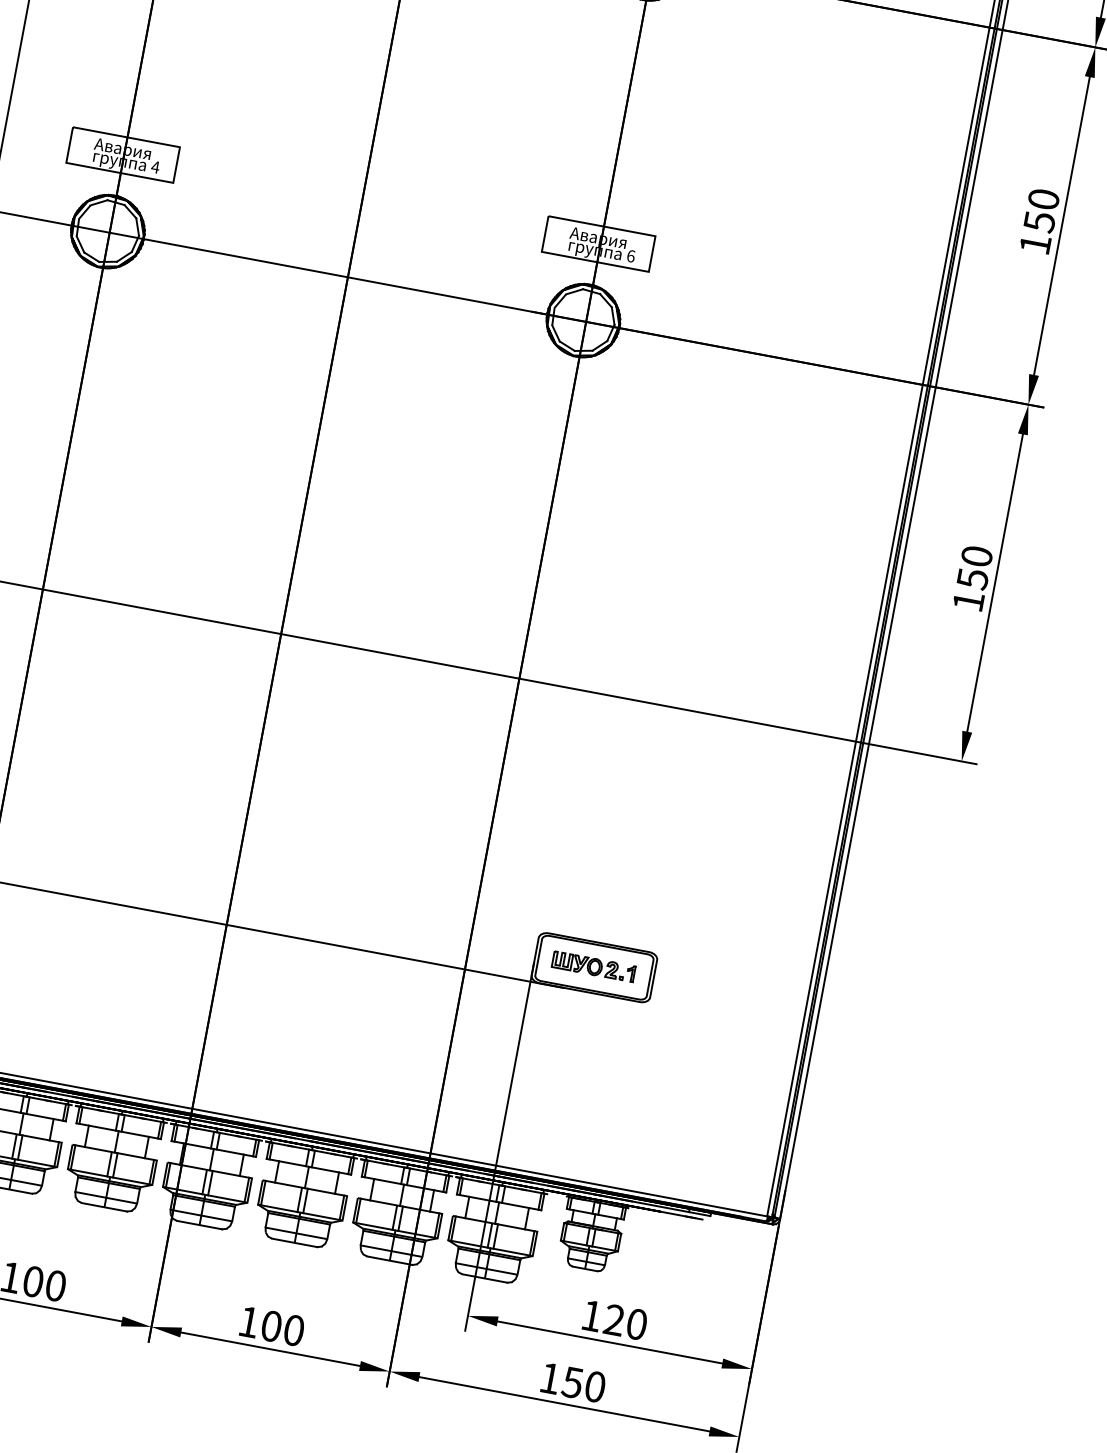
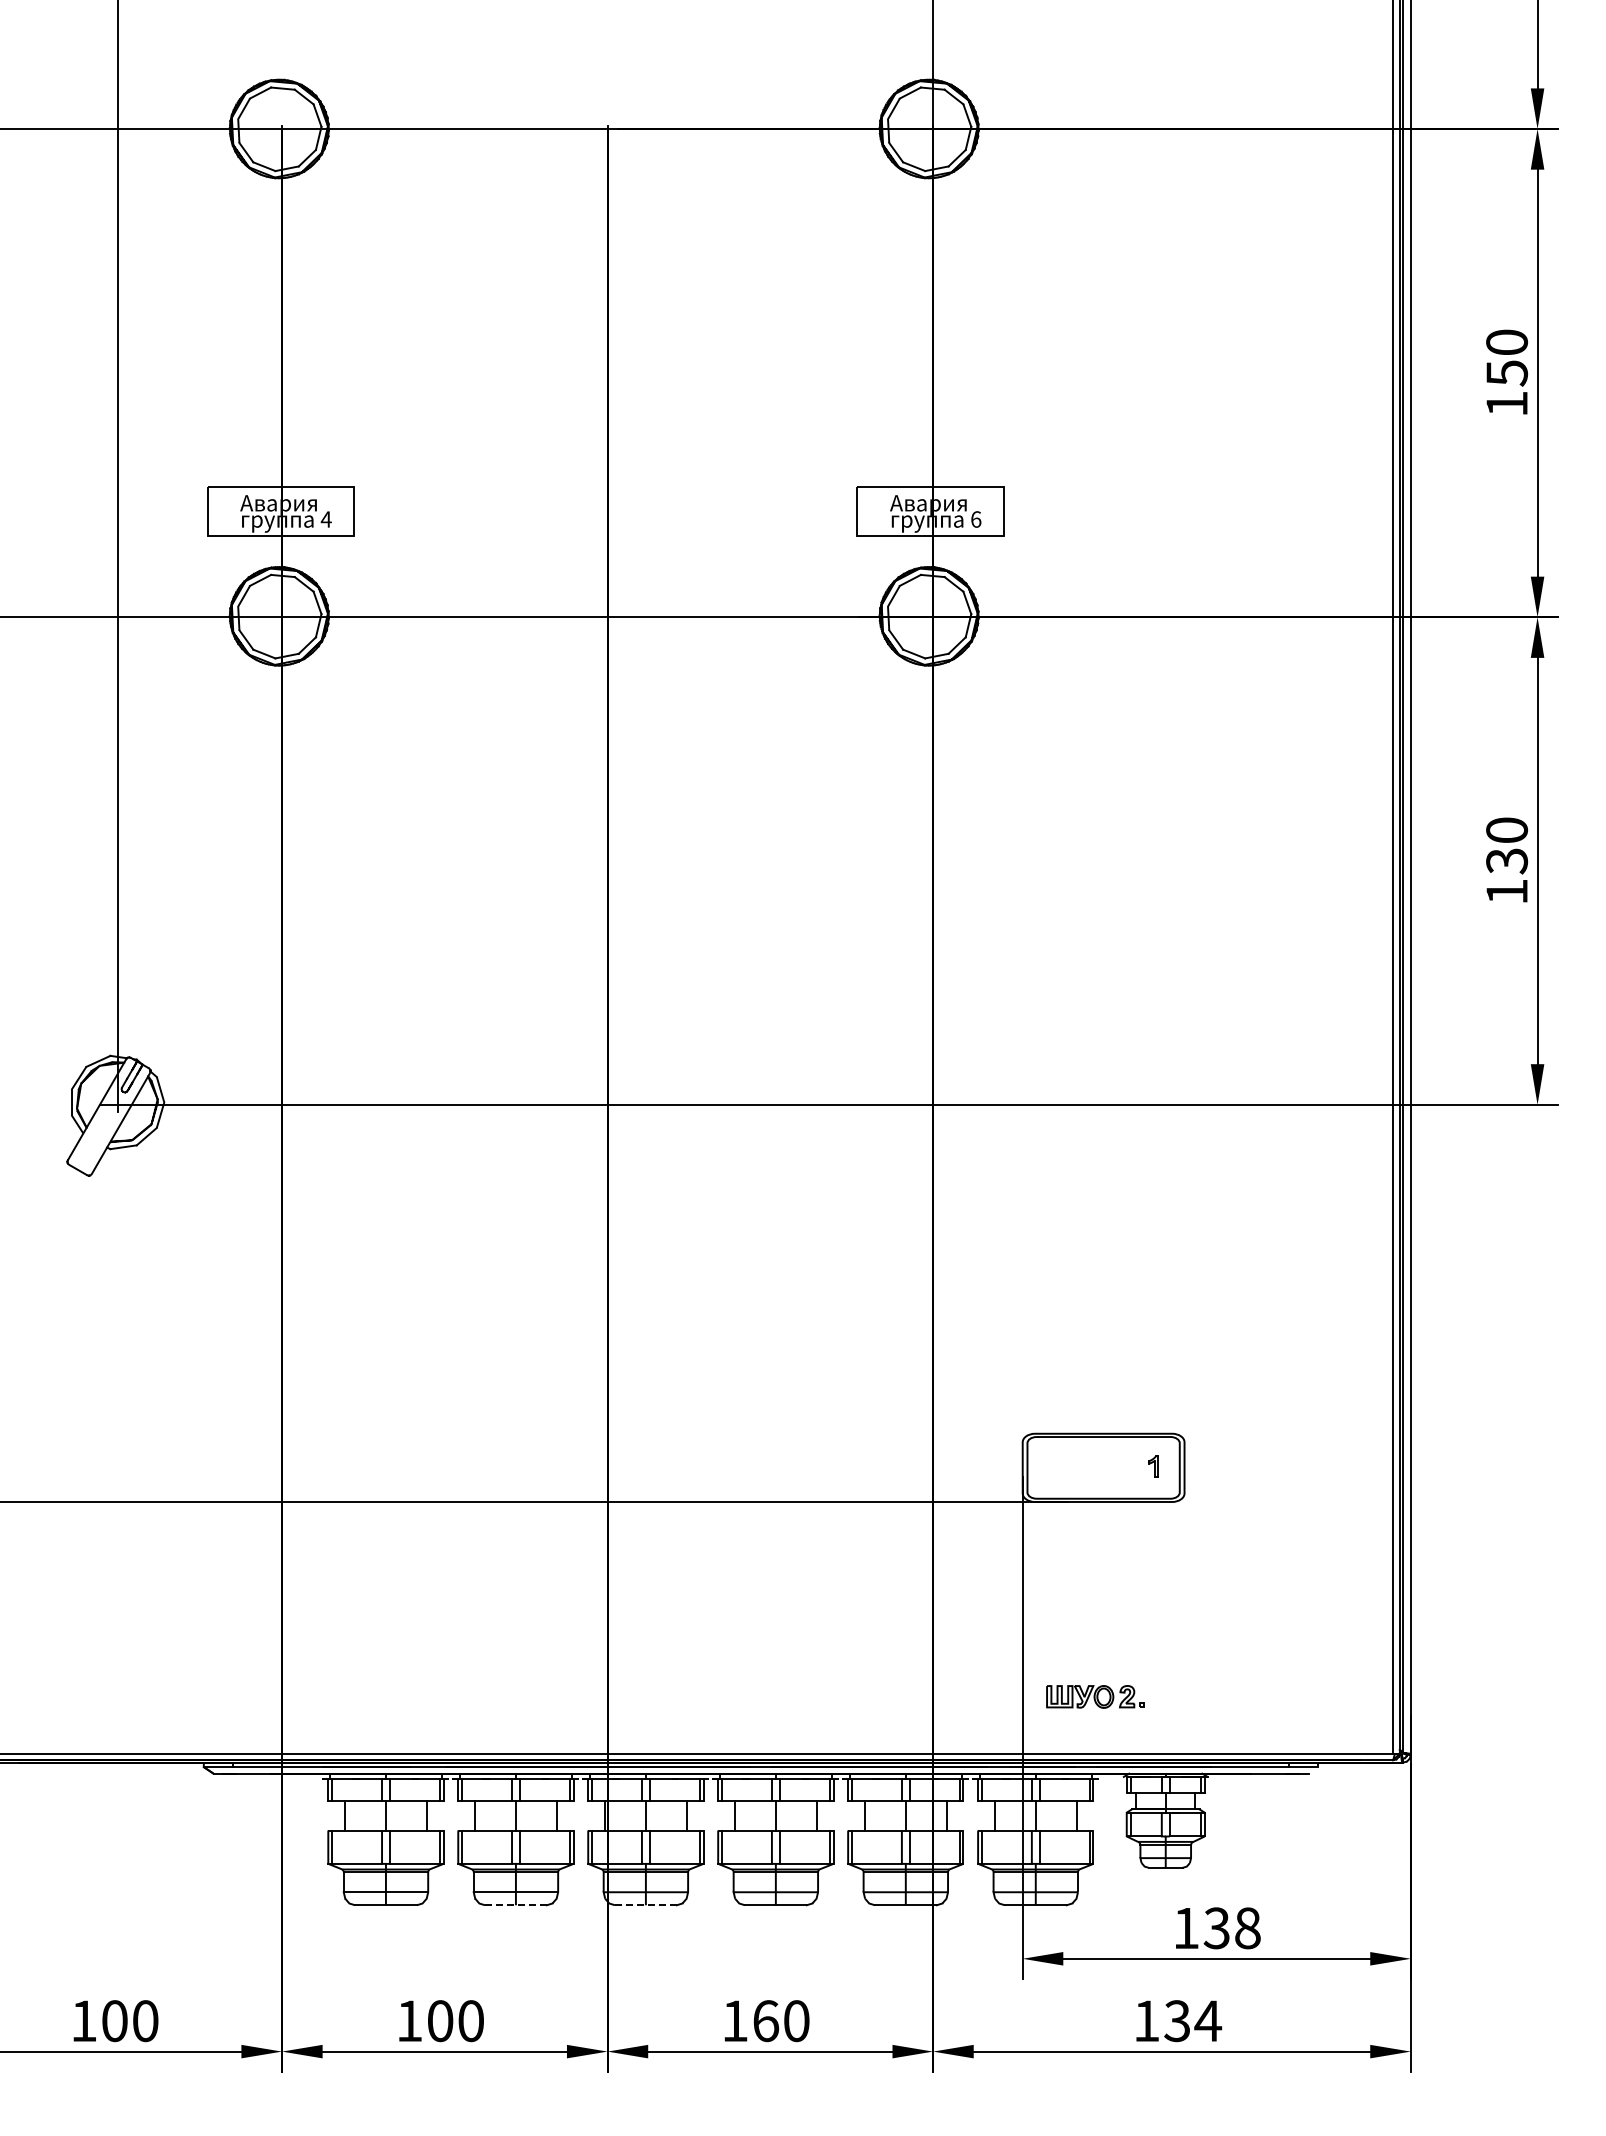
text: (972, 579) -> (1506, 861), 150 -> 130
part: (588, 965) -> (1095, 1696), moved
line: (104, 1207) -> (515, 1905), solid -> dashed
line: (199, 1225) -> (645, 1905), solid -> dashed
text: (624, 1322) -> (1231, 1928), 120 -> 138
text: (271, 1326) -> (766, 2021), 100 -> 160
text: (584, 1385) -> (1193, 2021), 150 -> 134

